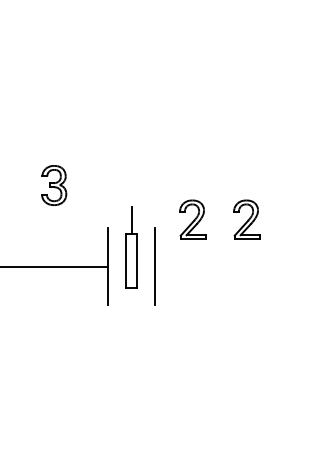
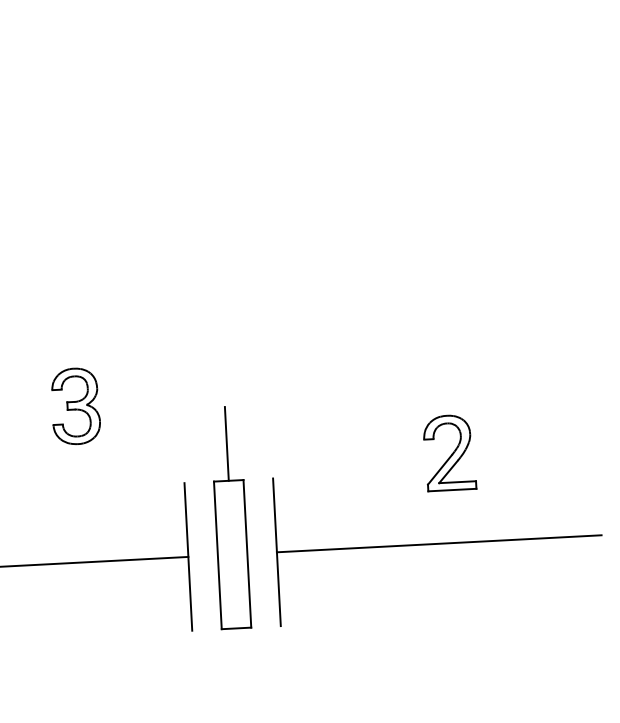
part: (192, 219) -> (345, 457), removed
part: (131, 247) -> (230, 517), size x1.43
line: (238, 266) -> (438, 543), added

